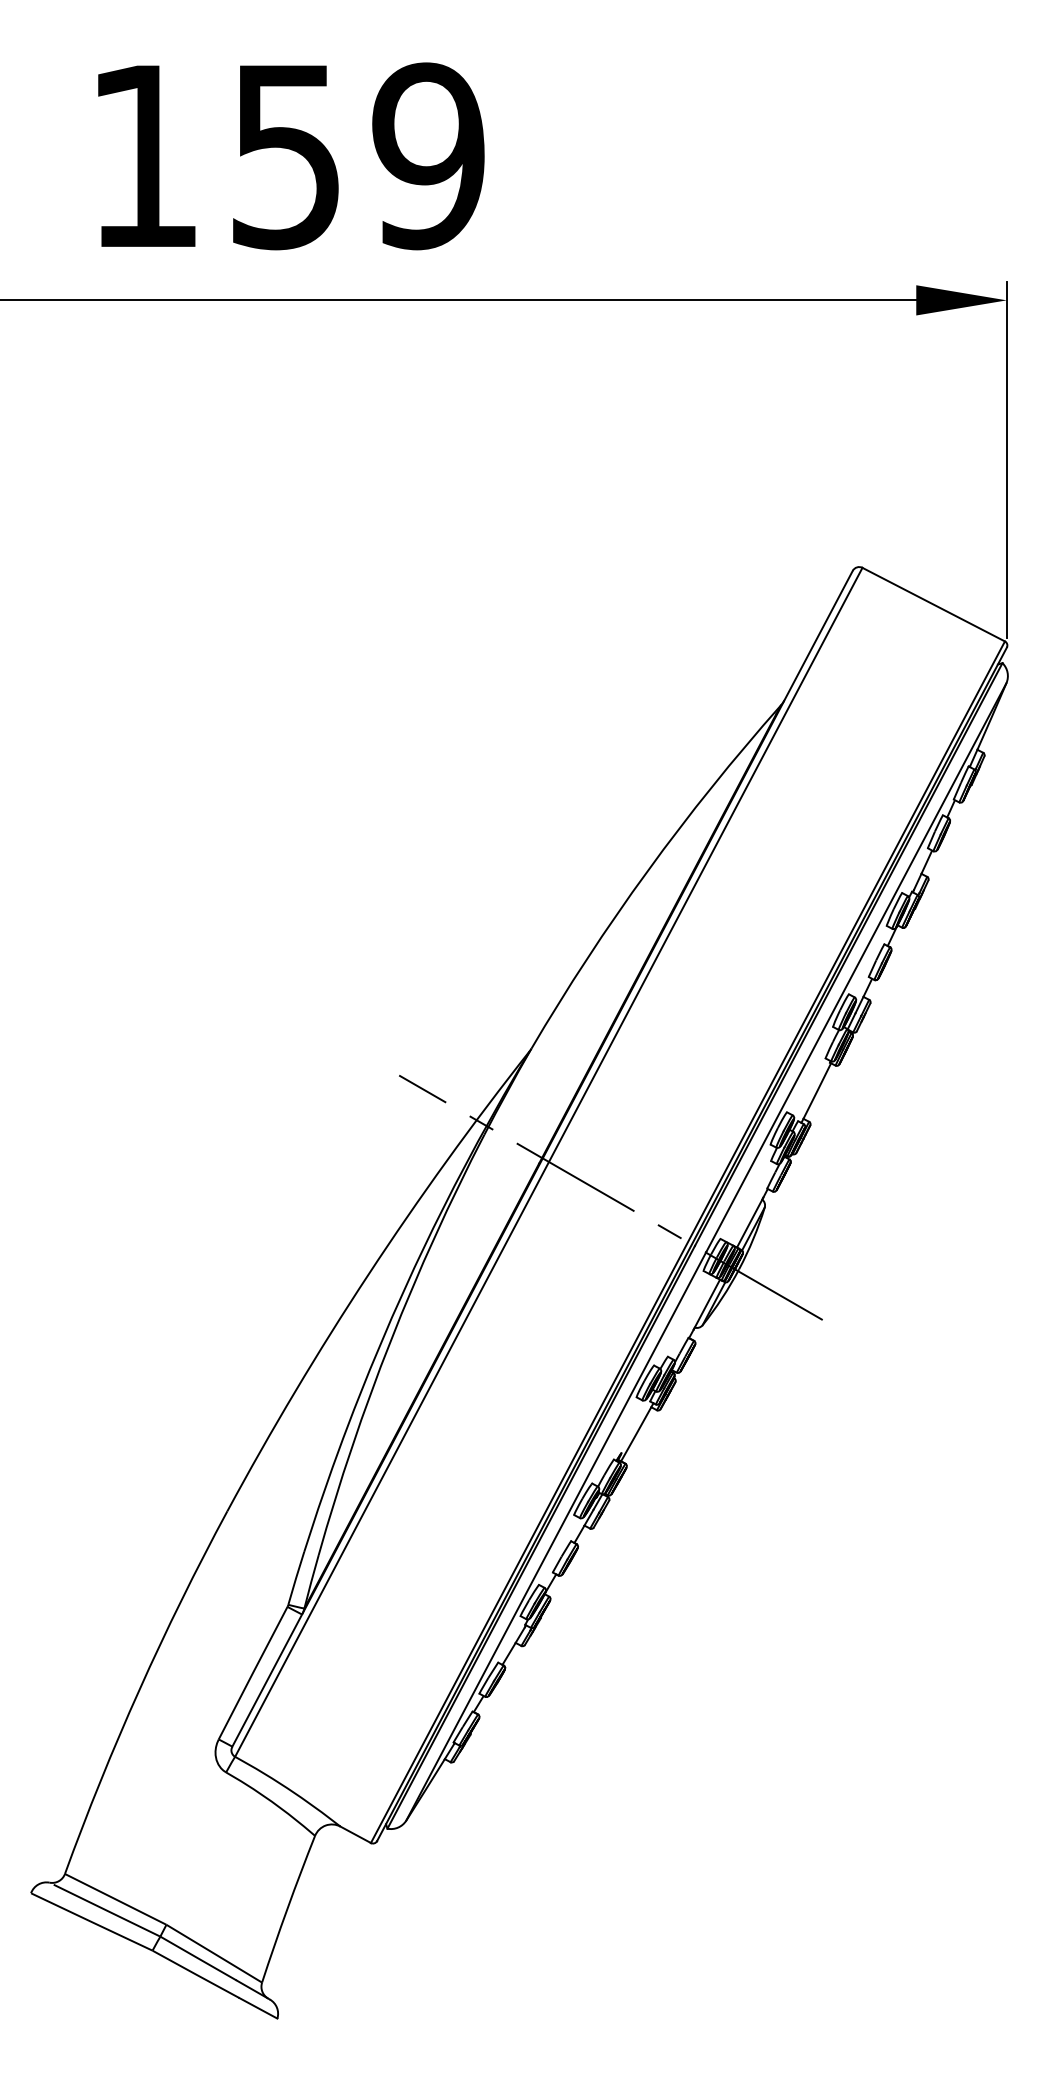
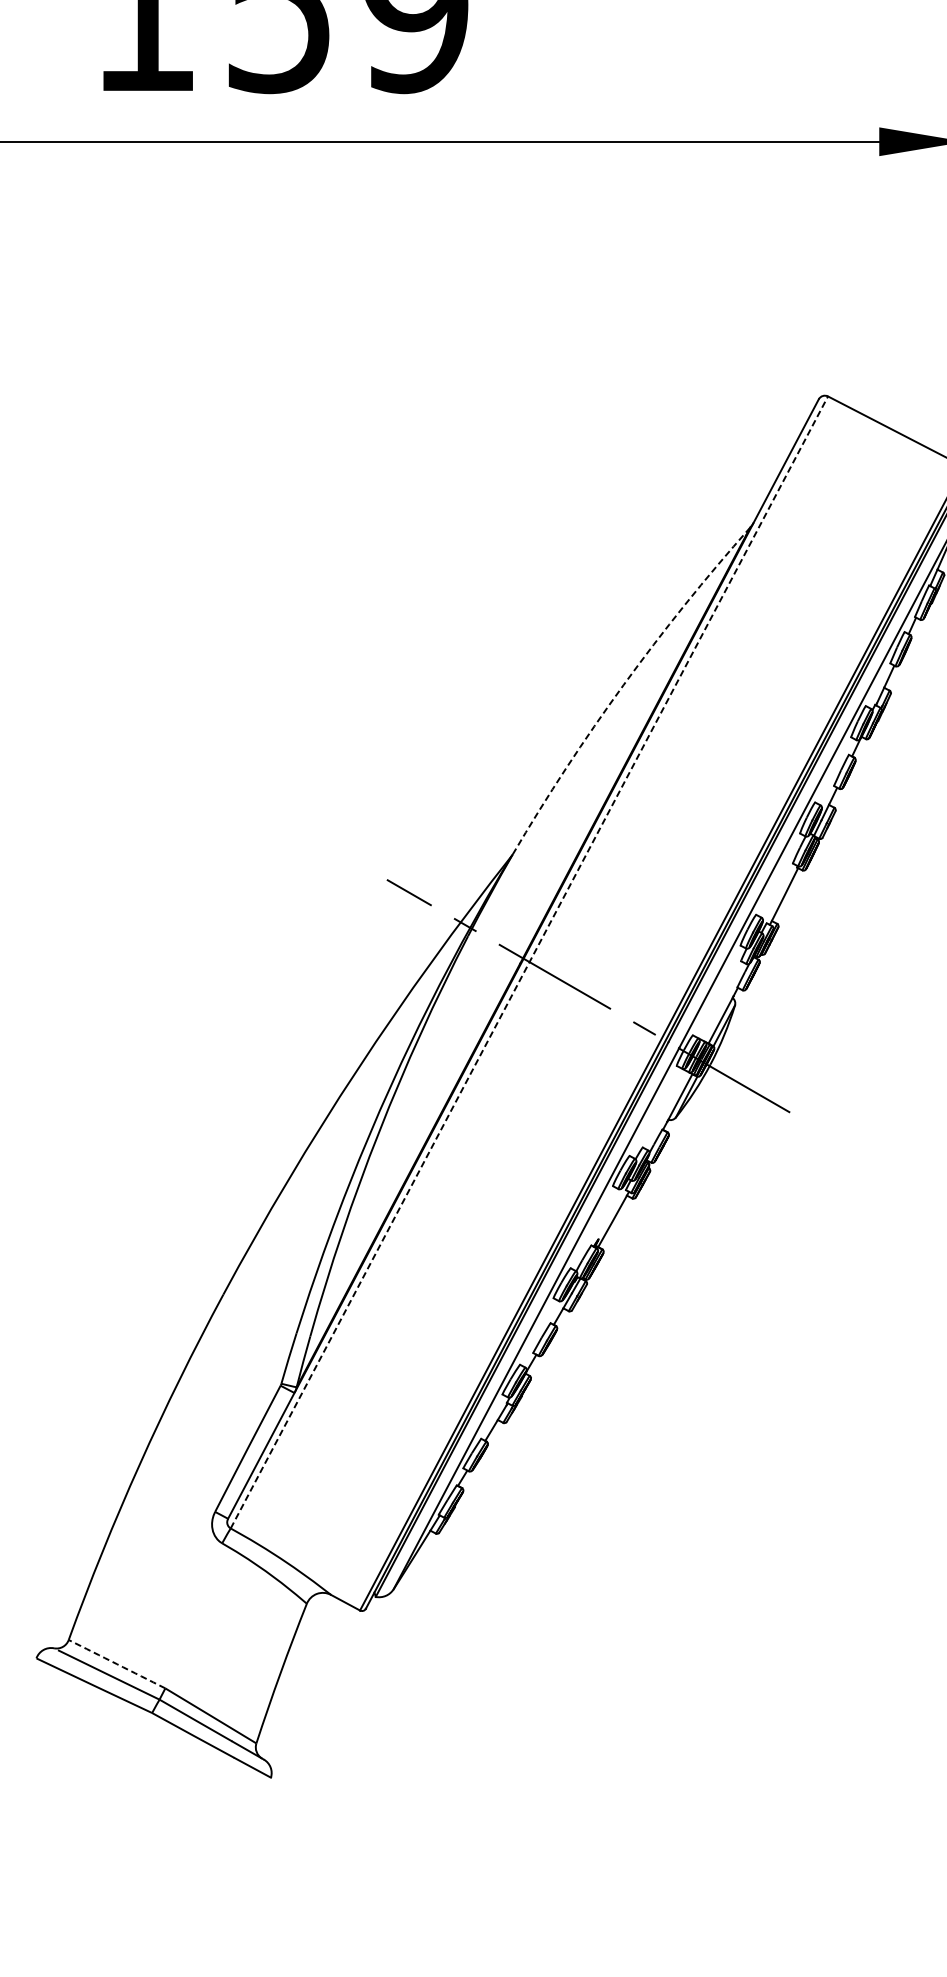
arc: (647, 871) -> (623, 685), solid -> dashed
line: (549, 1161) -> (530, 961), solid -> dashed
arc: (115, 1899) -> (116, 1664), solid -> dashed

